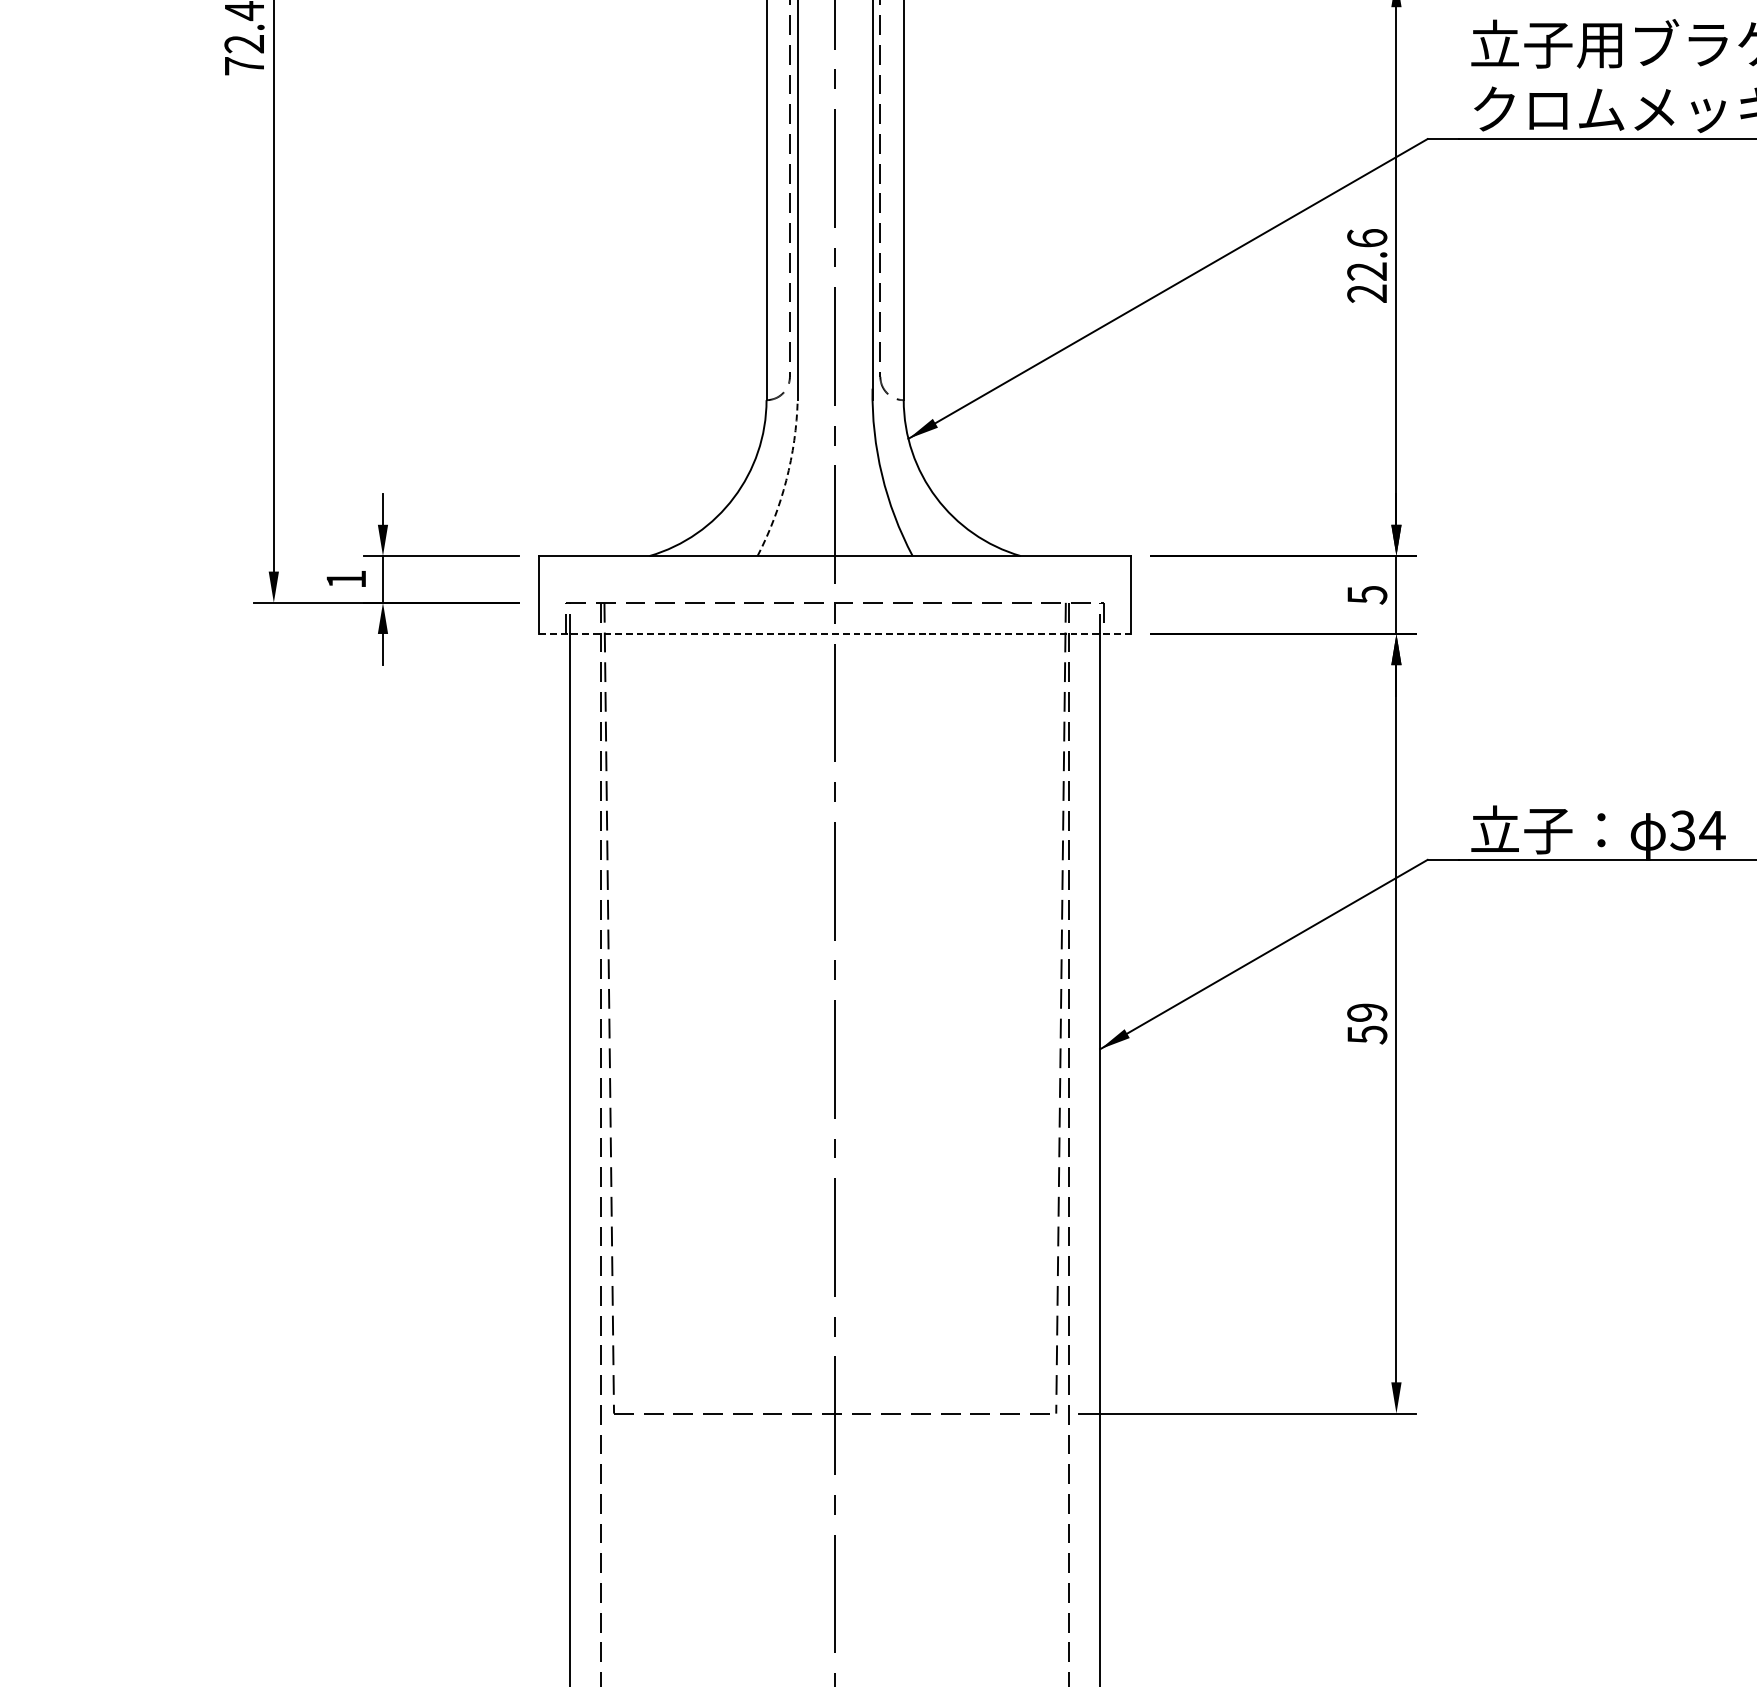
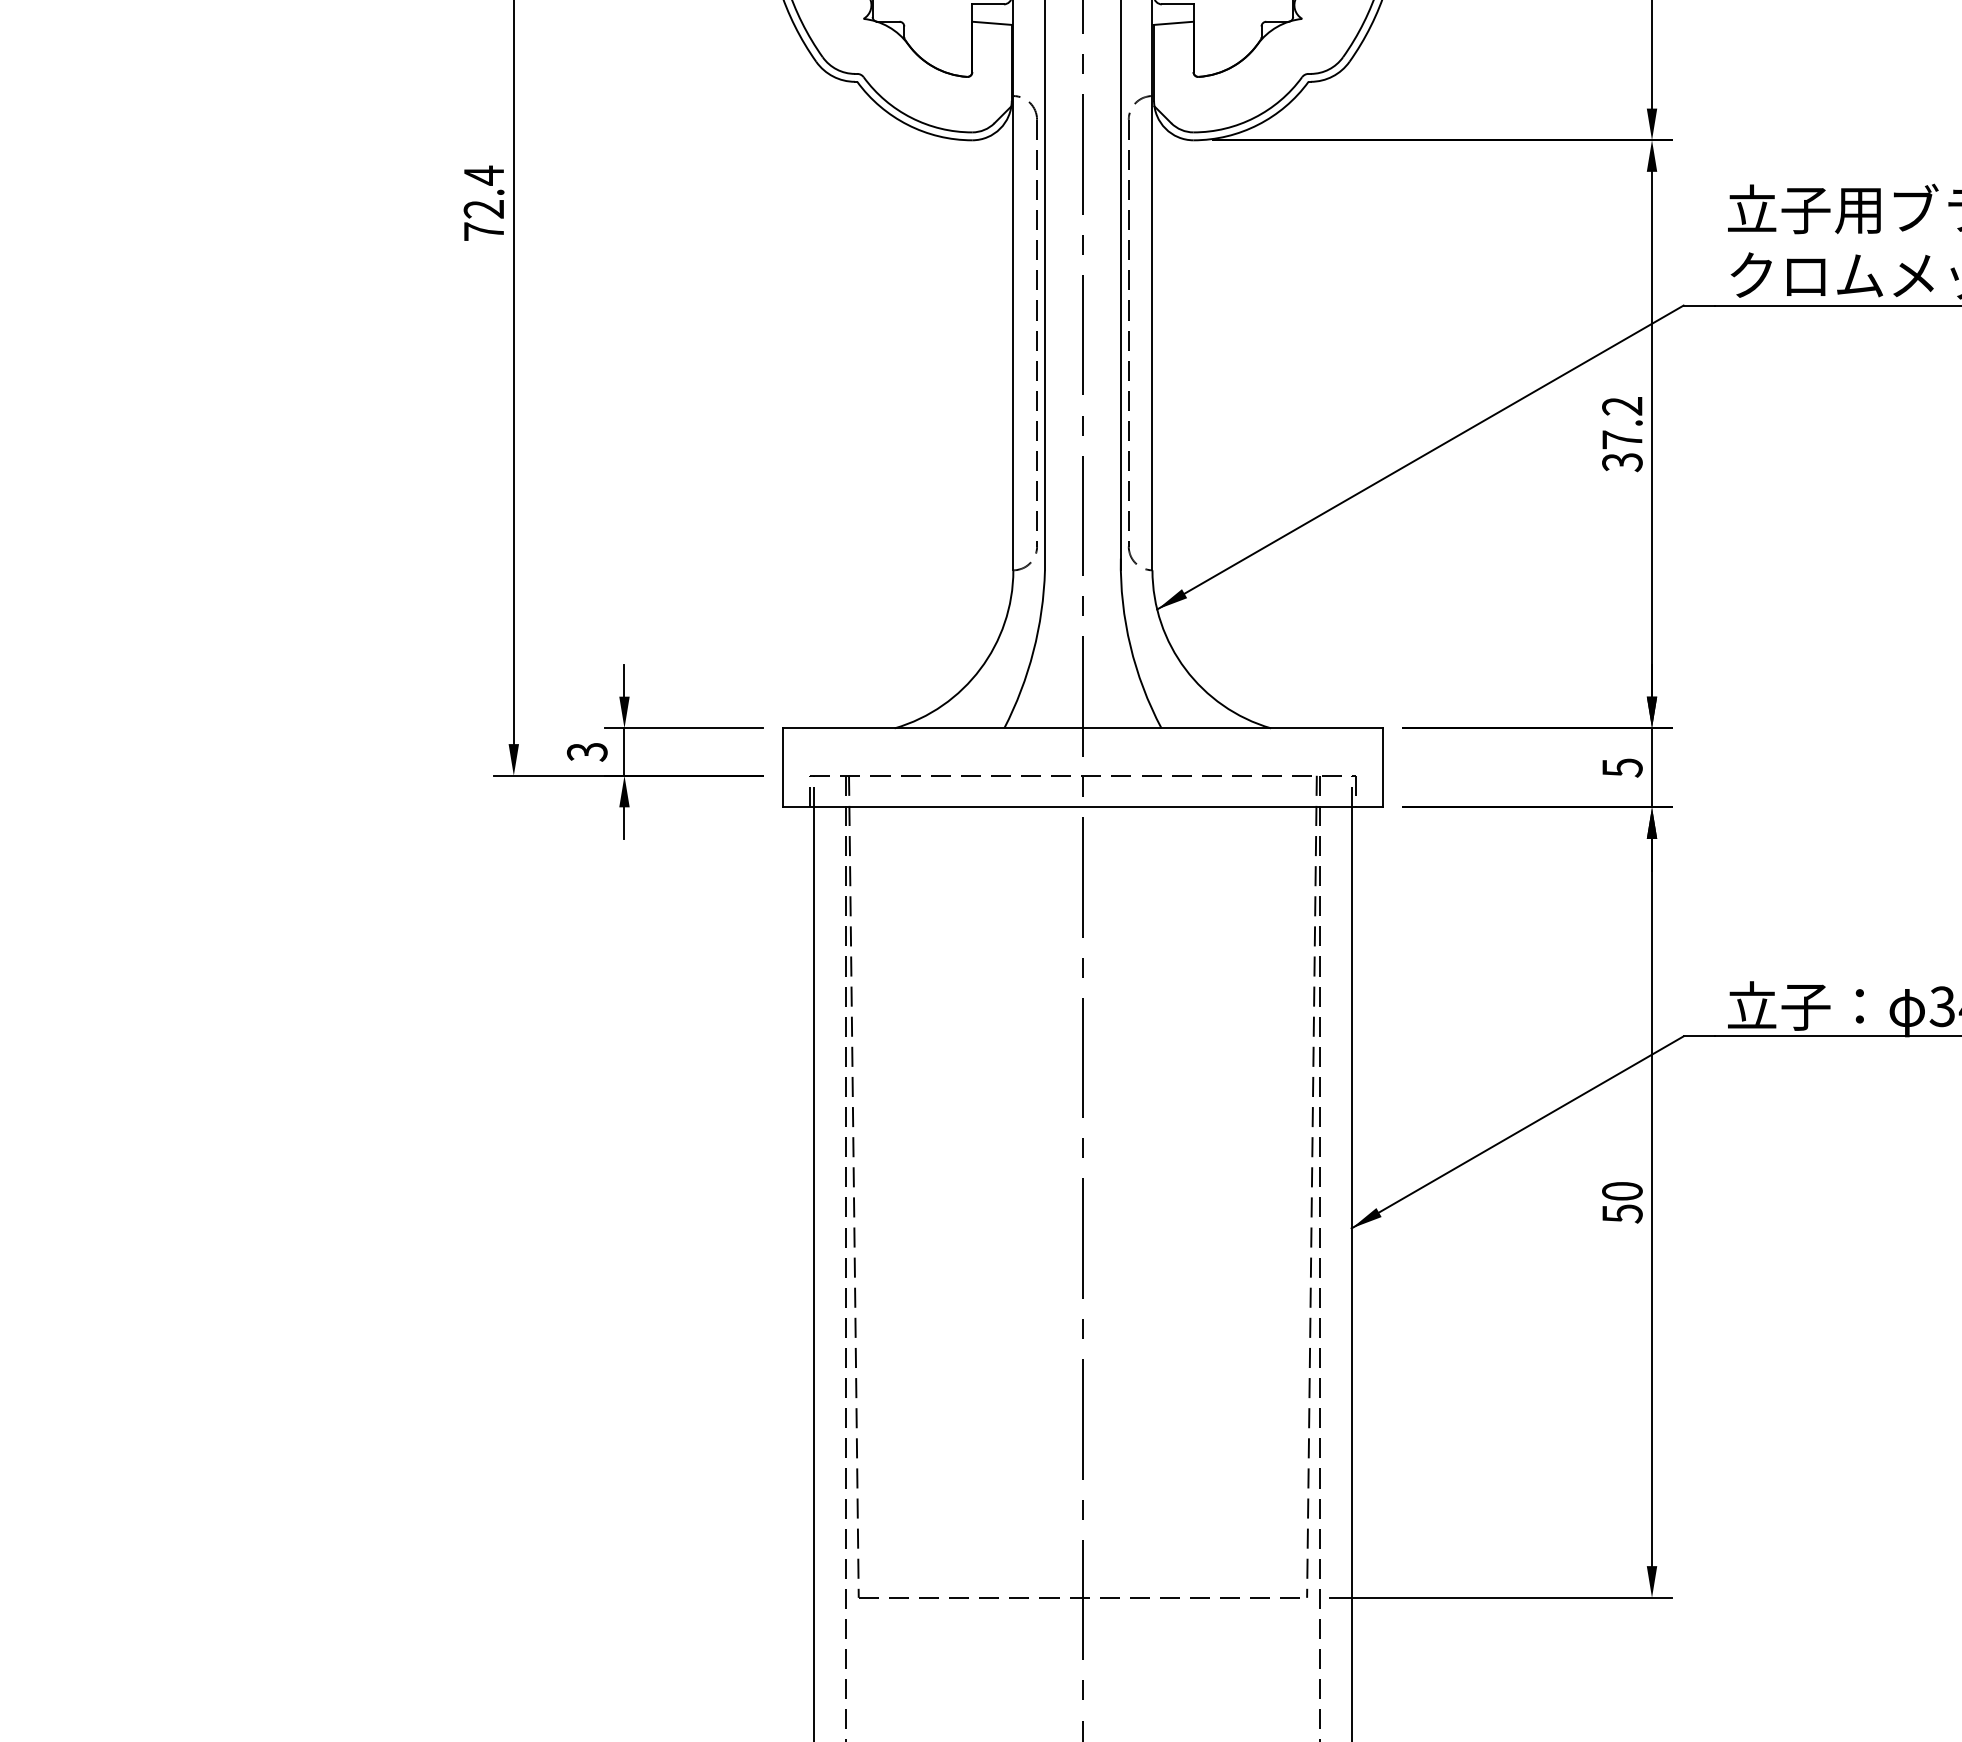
text: (1367, 266) -> (1622, 434), 22.6 -> 37.2
arc: (786, 480) -> (1033, 651), dashed -> solid
text: (345, 579) -> (586, 752), 1 -> 3
line: (835, 634) -> (1083, 807), dashed -> solid
text: (1367, 1012) -> (1622, 1191), 59 -> 50

